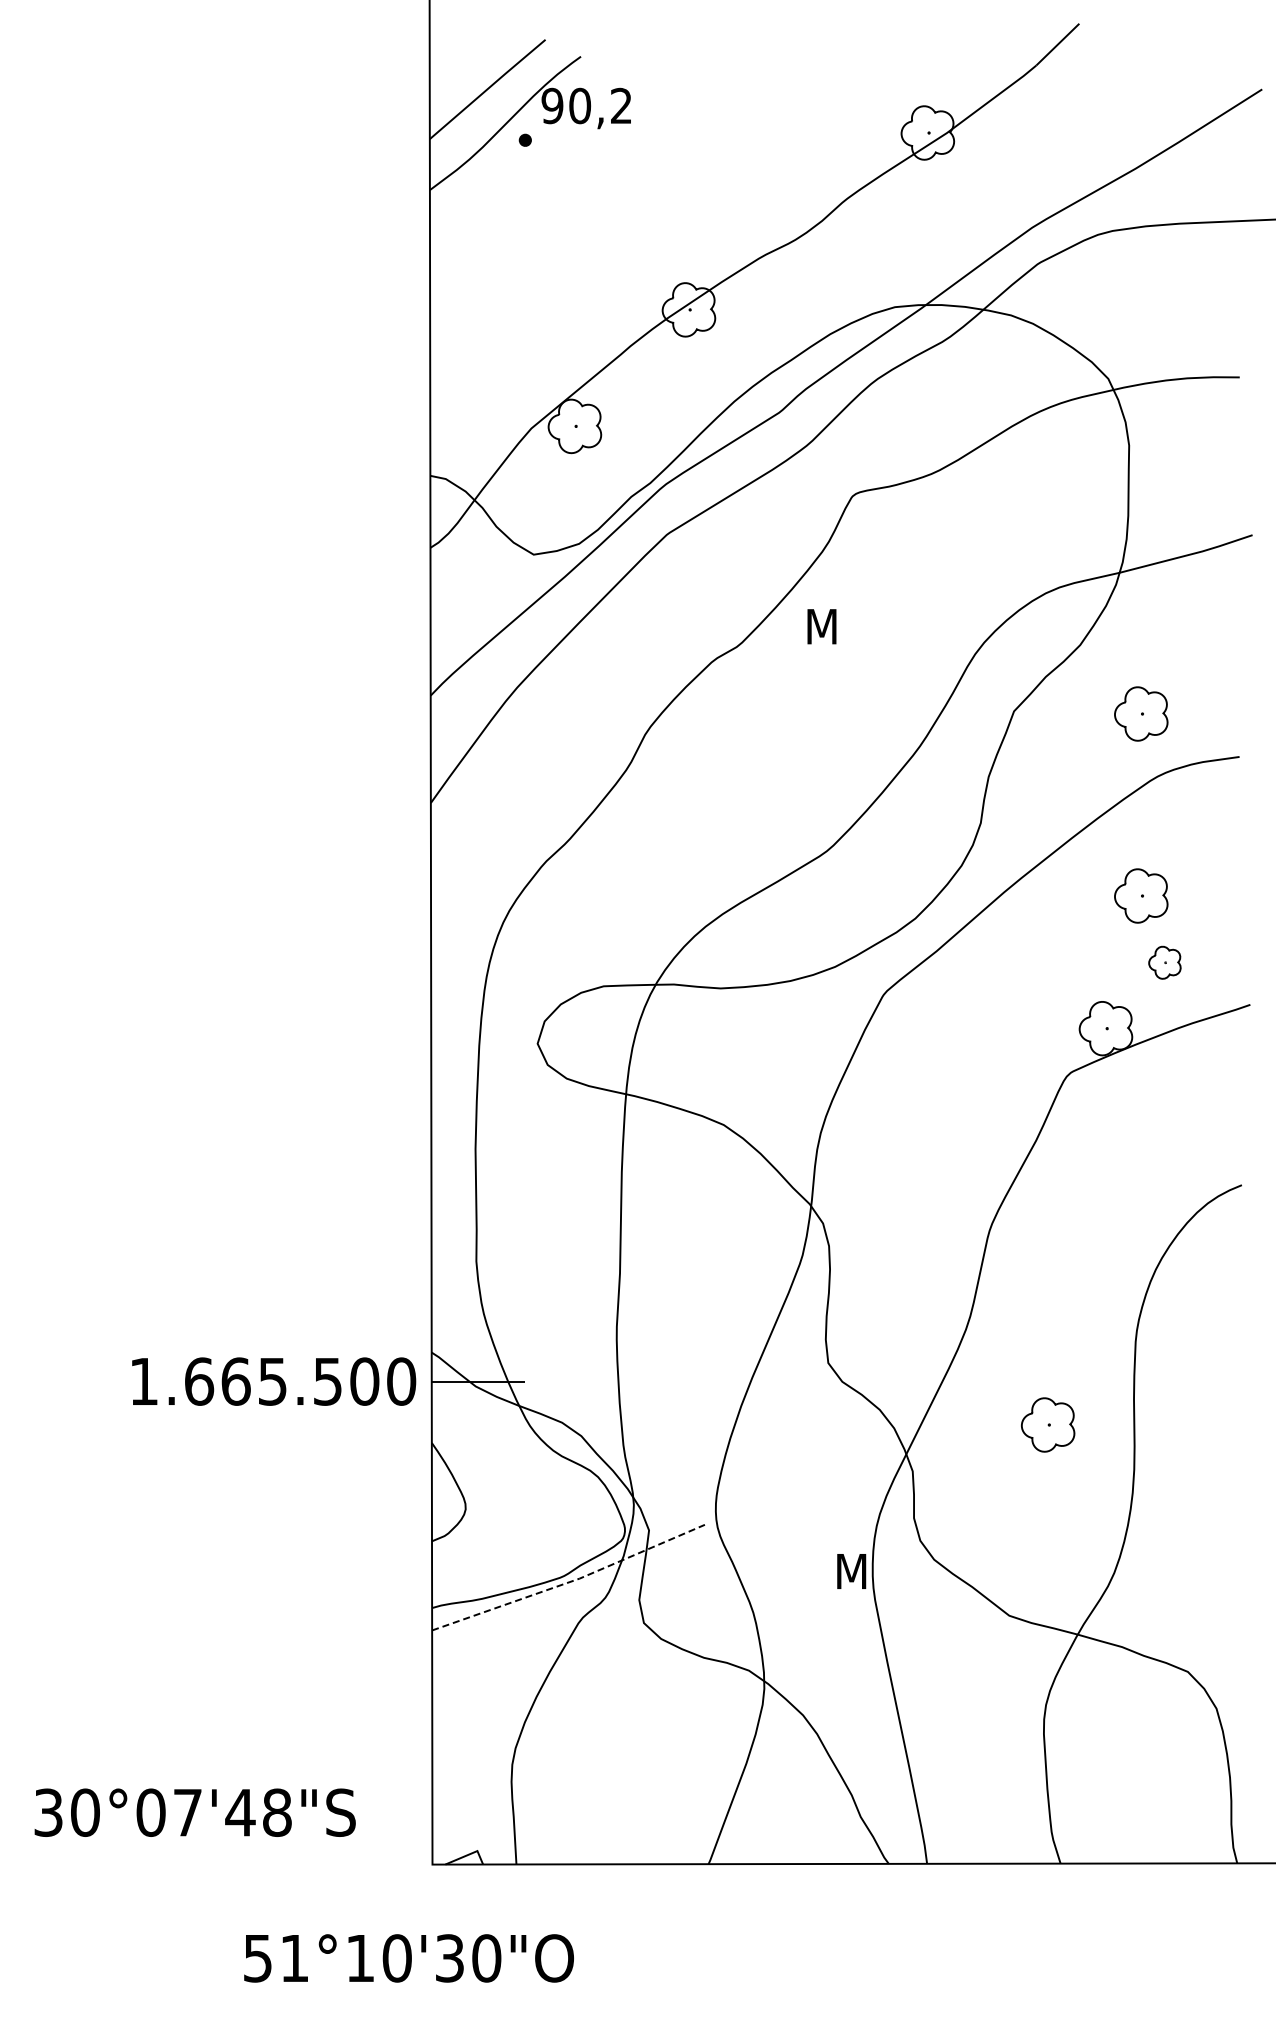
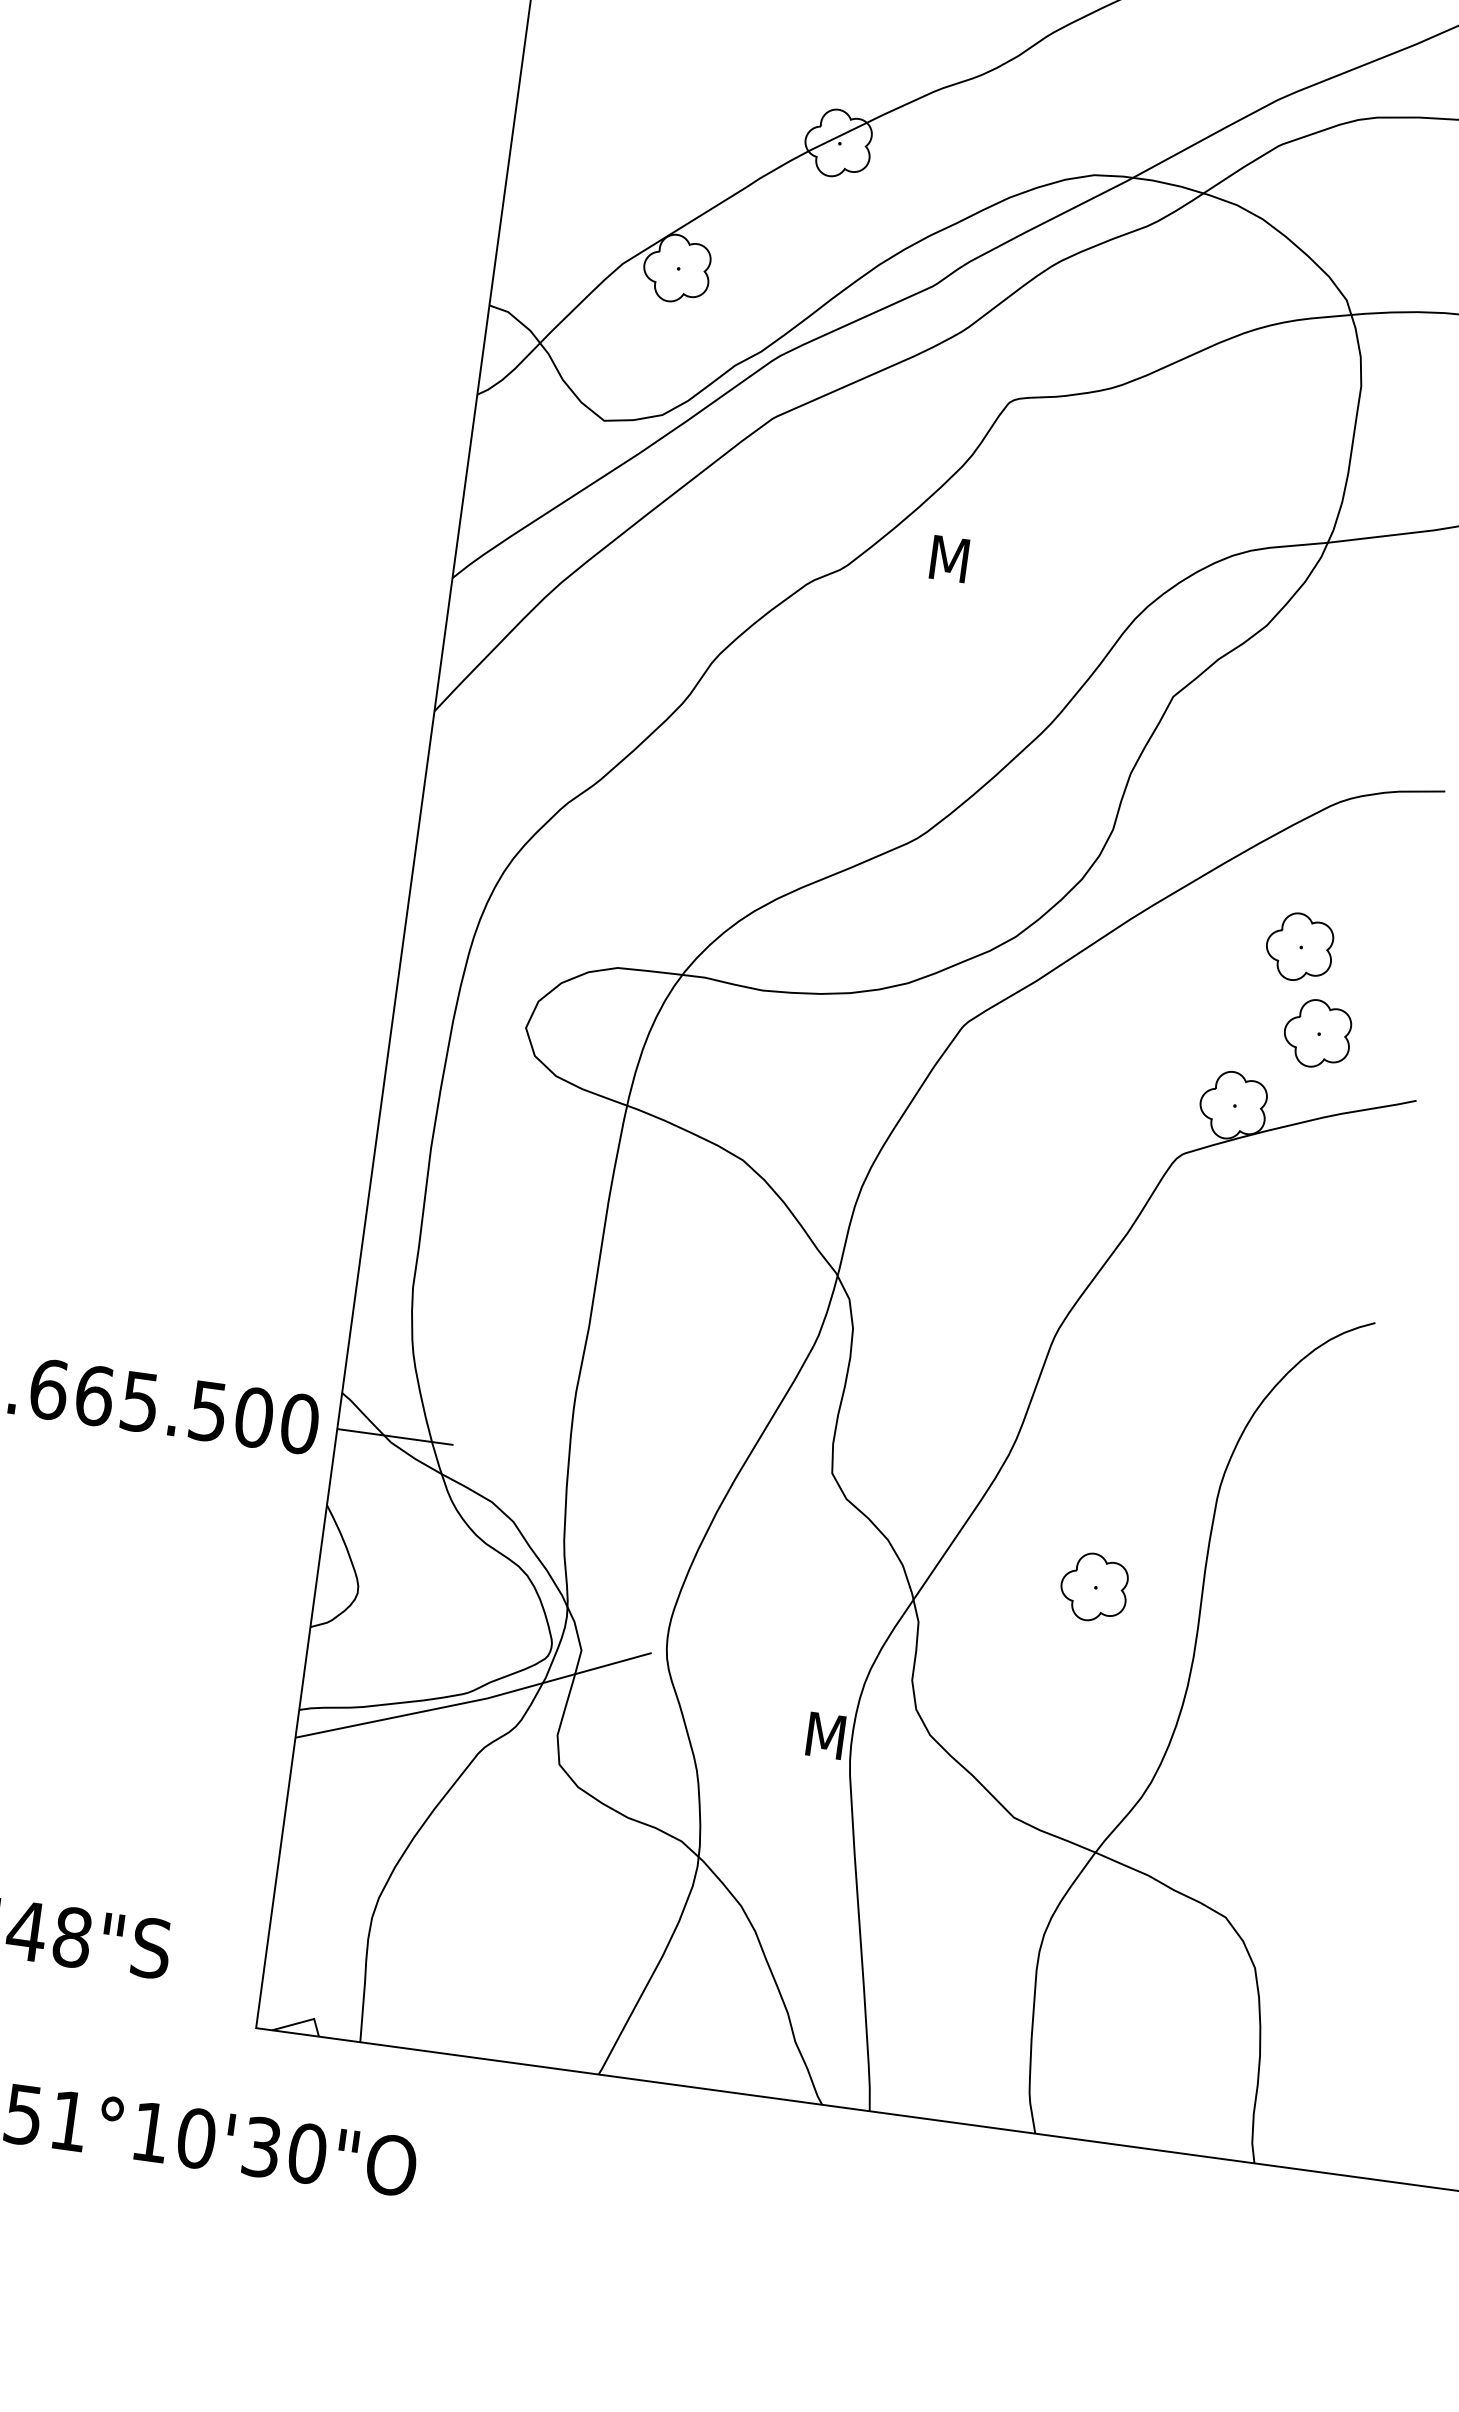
part: (1141, 713) -> (1331, 720), removed
part: (1164, 962) -> (1317, 1033), size x1.67
line: (571, 1581) -> (476, 1700), dashed -> solid

